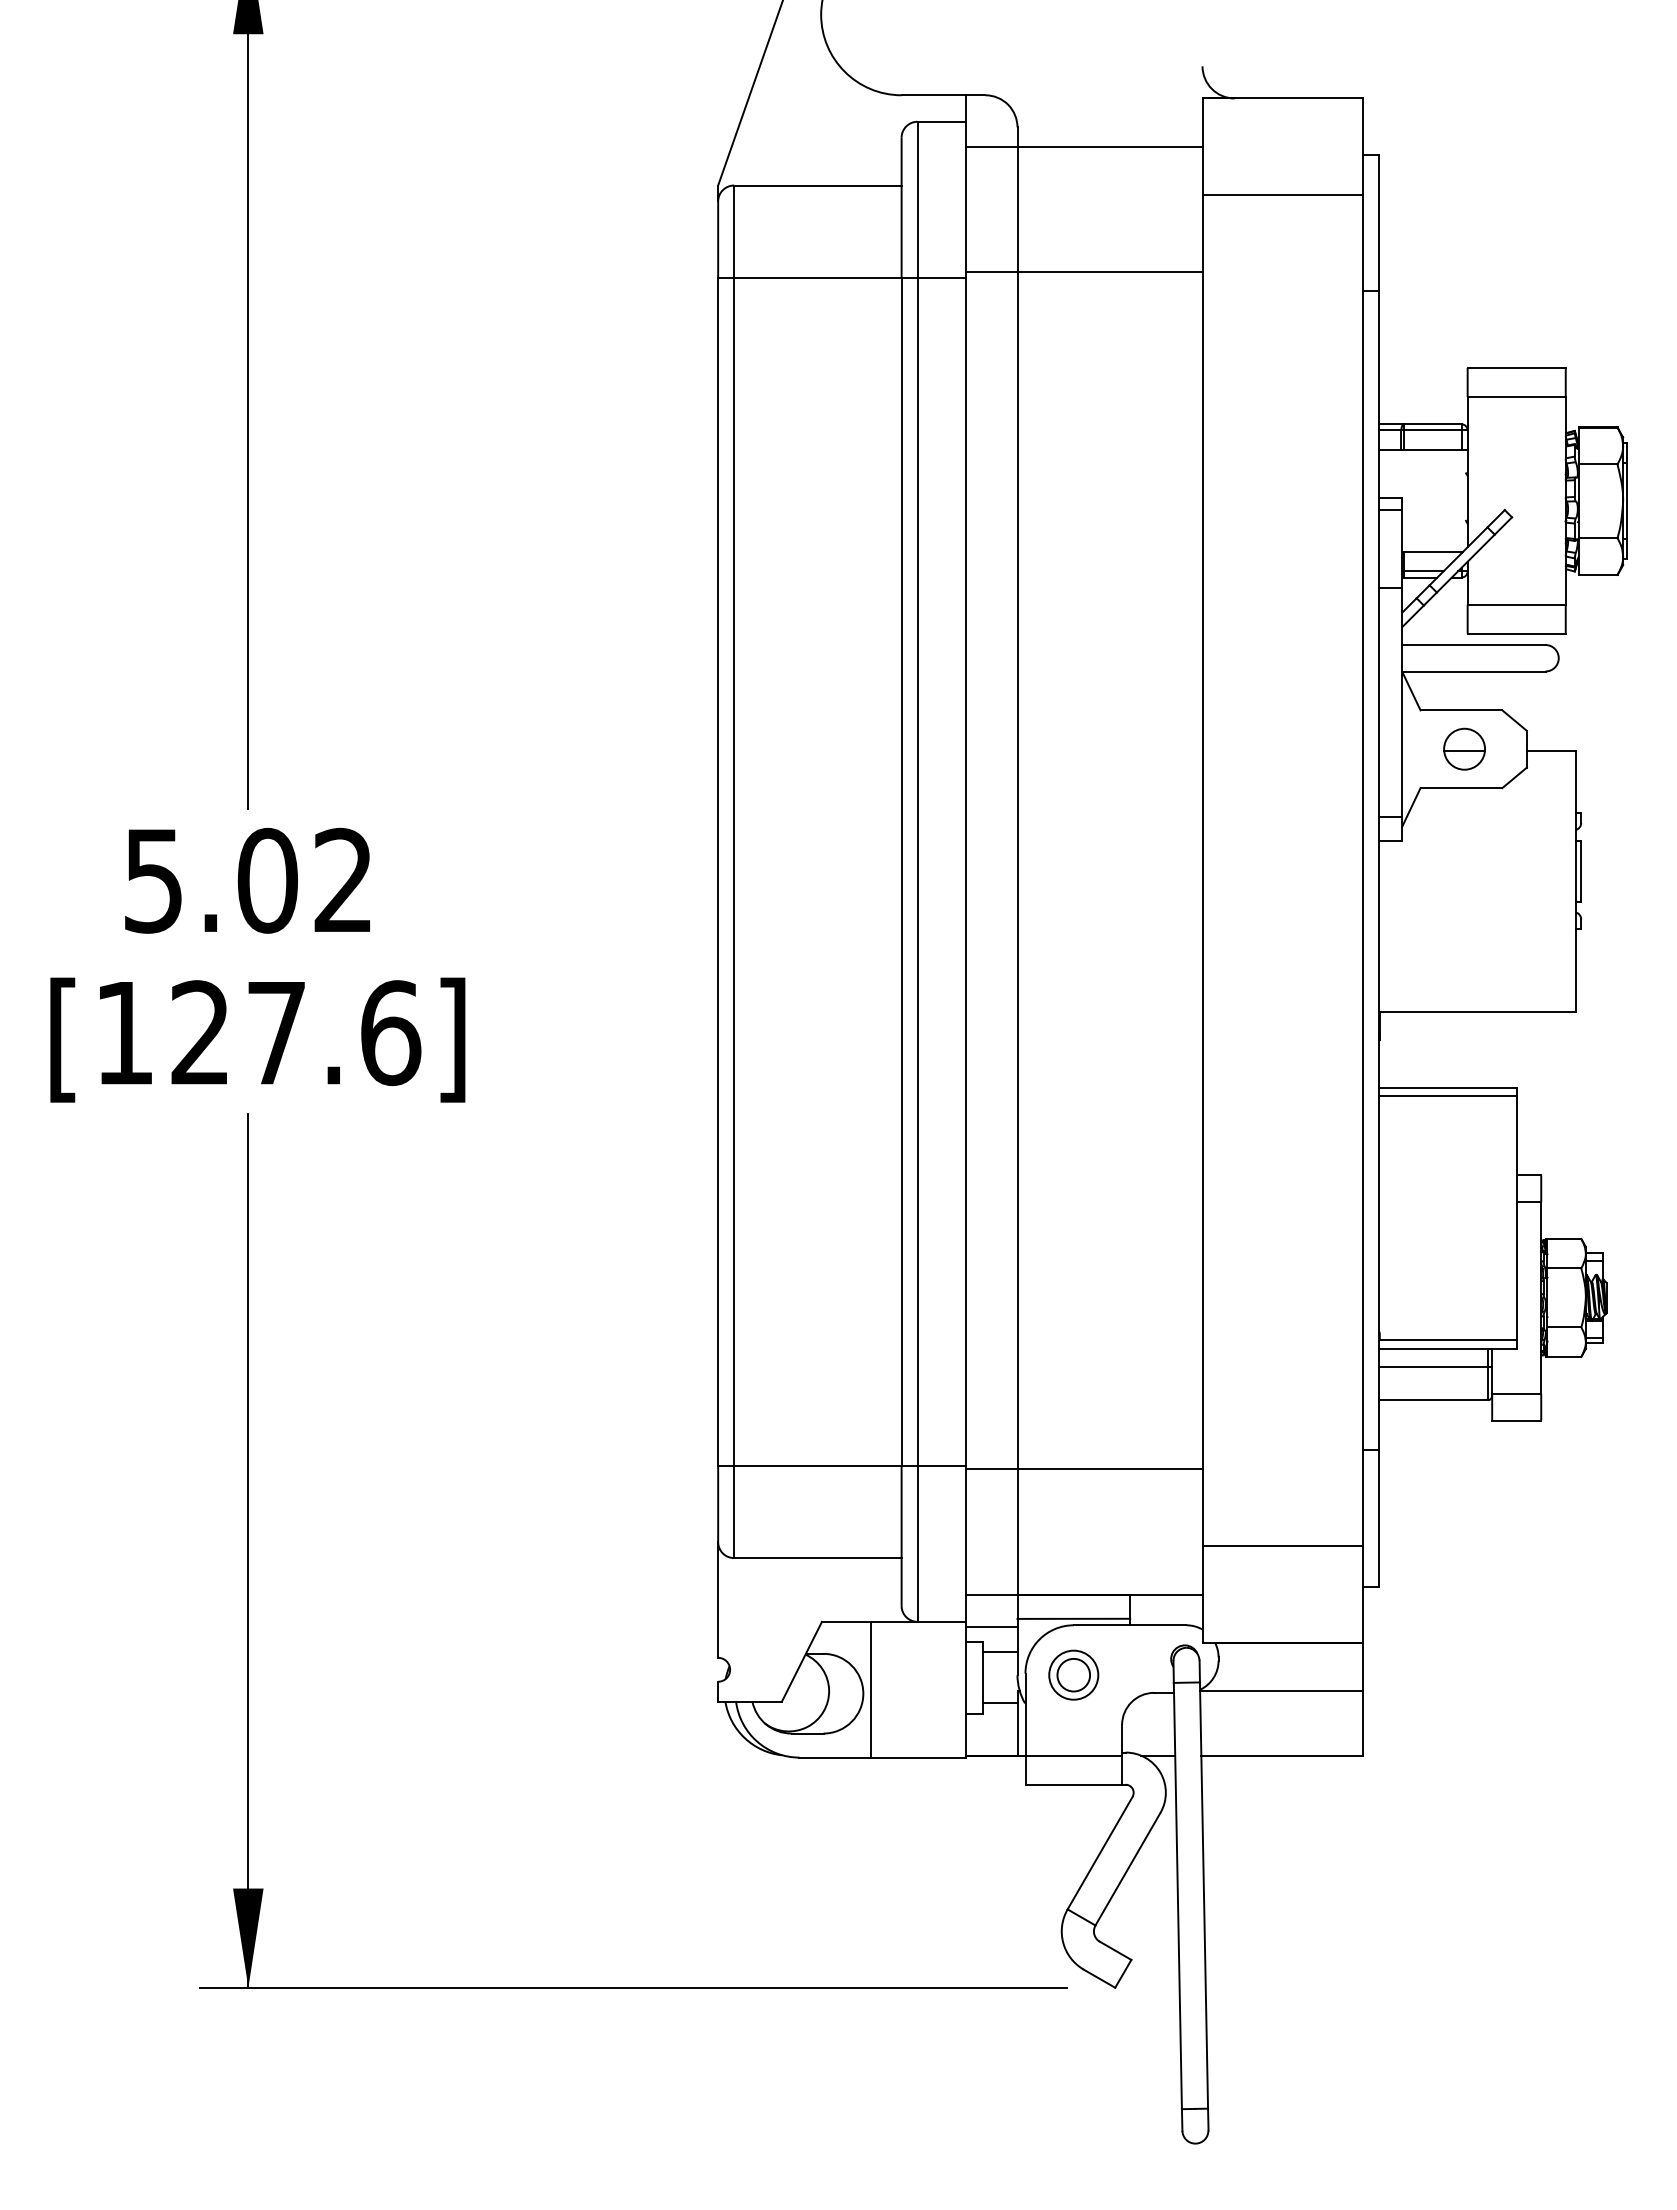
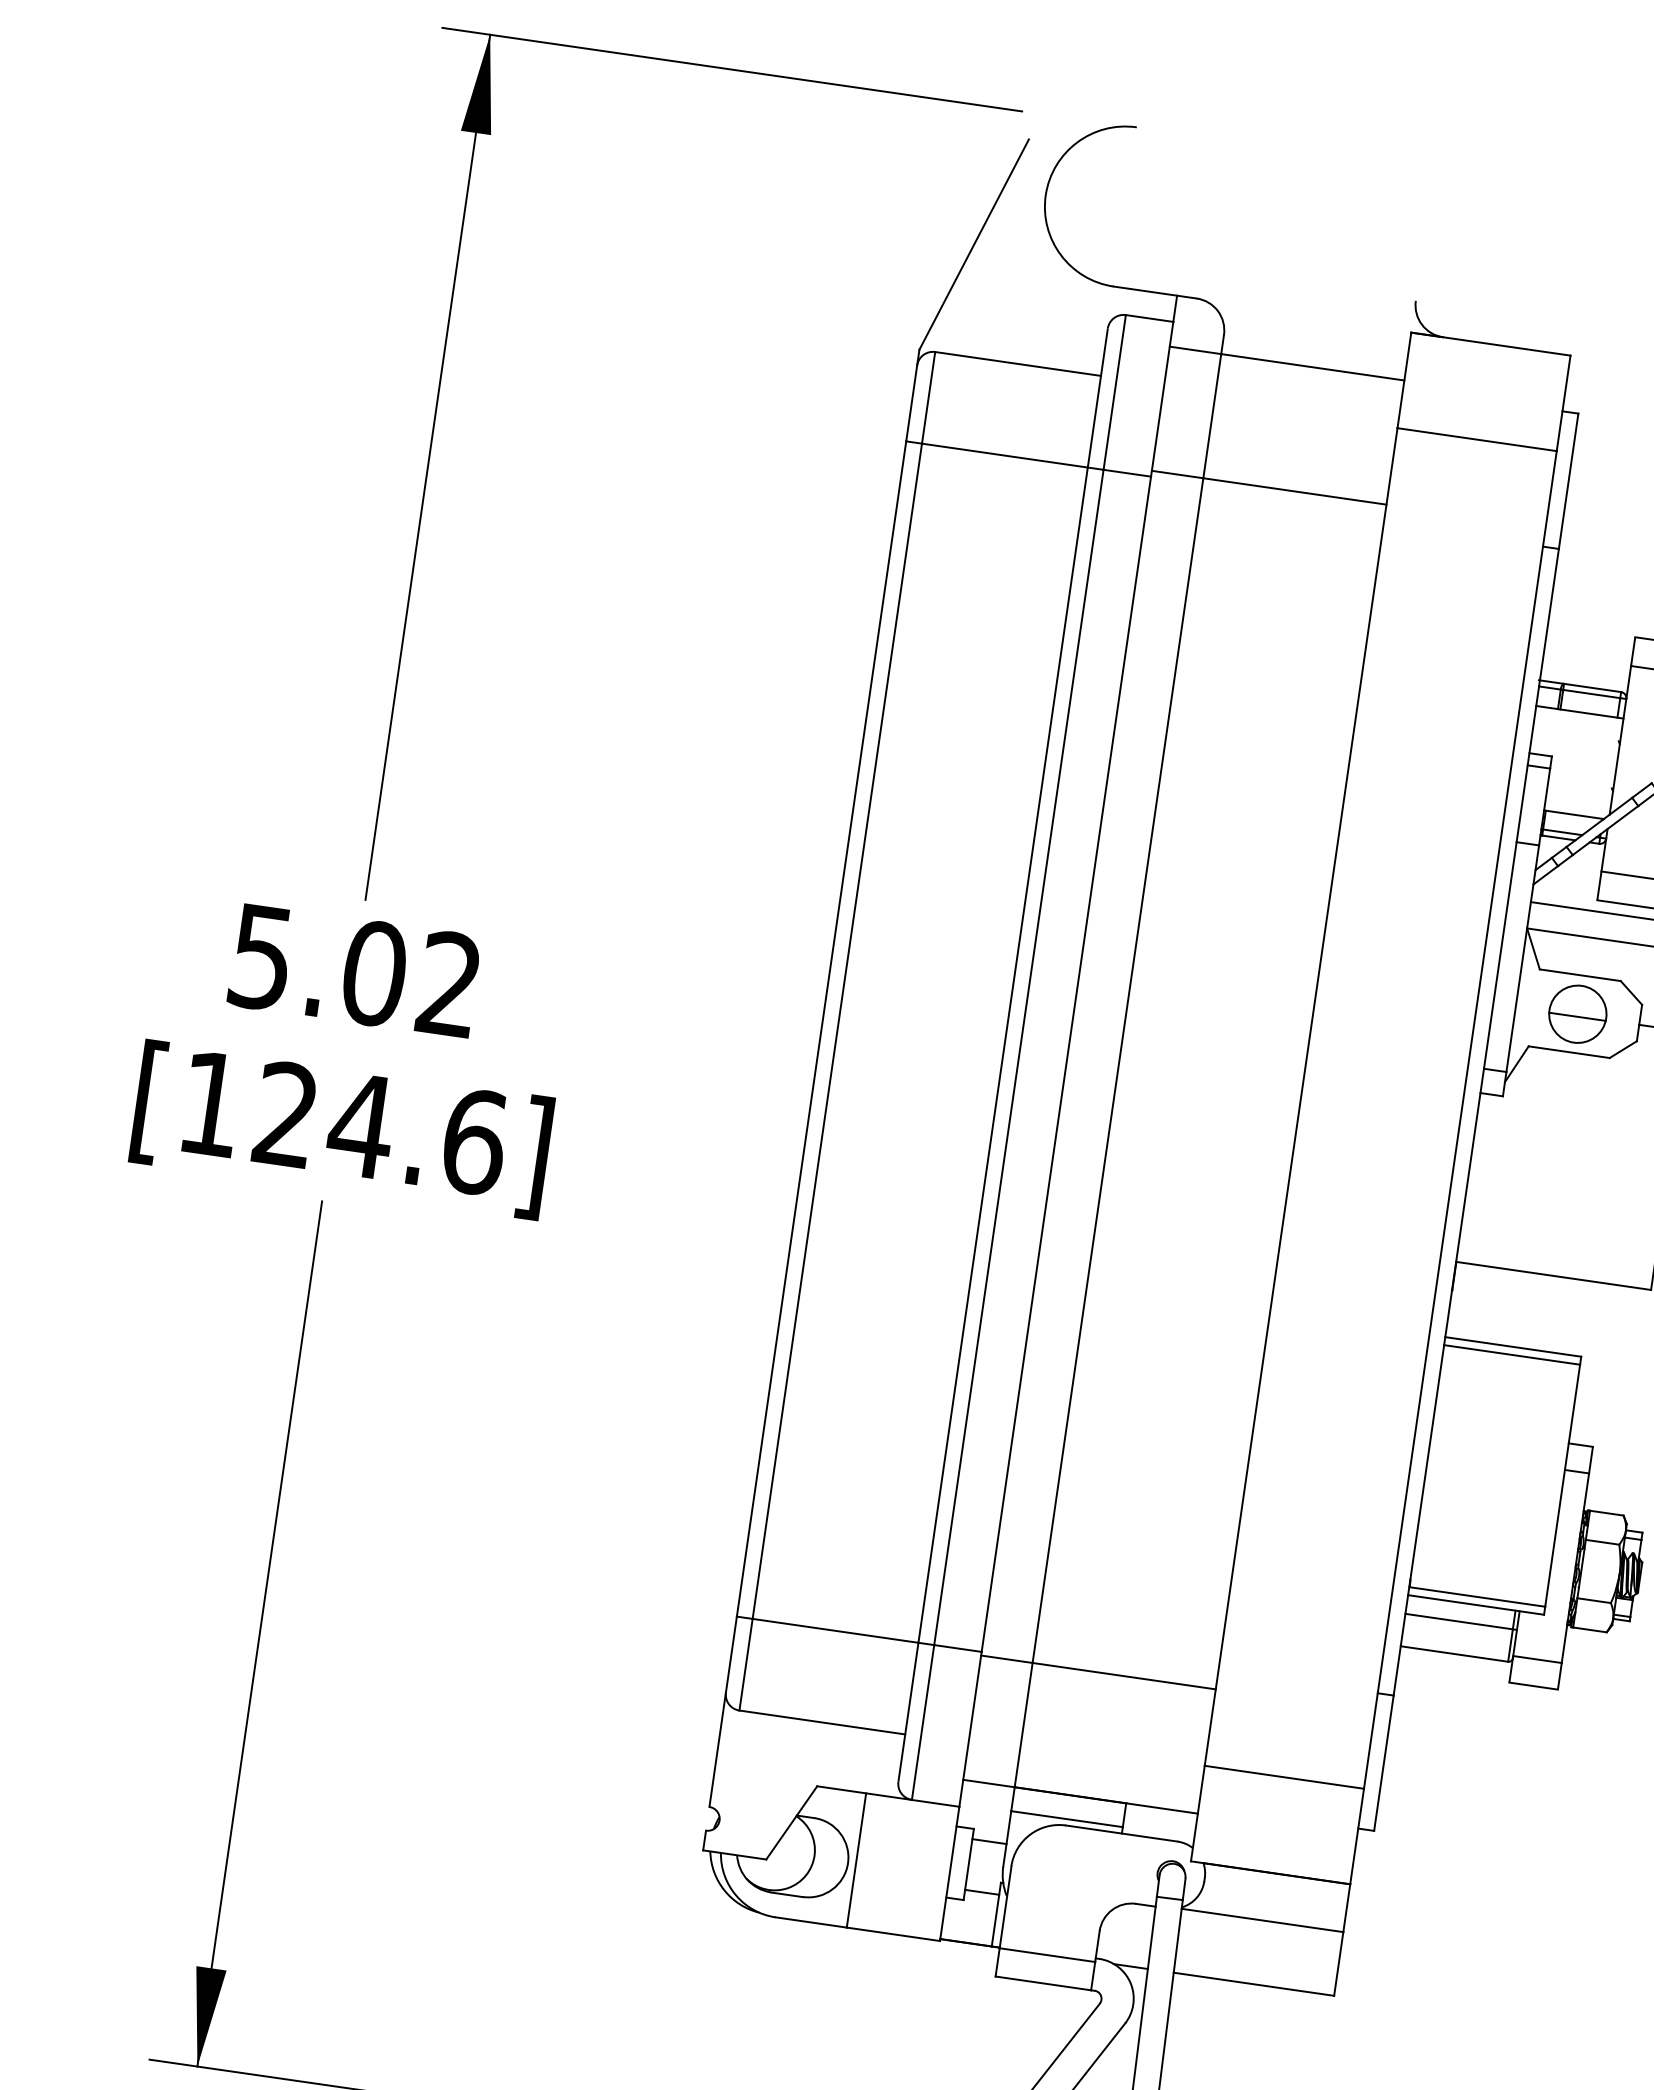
part: (1464, 748) -> (1577, 1013), size x1.4
text: (276, 1033) -> (361, 1126), [127.6] -> [124.6]
line: (991, 1626) -> (984, 1814), removed
part: (1073, 1674) -> (1058, 1874), removed

